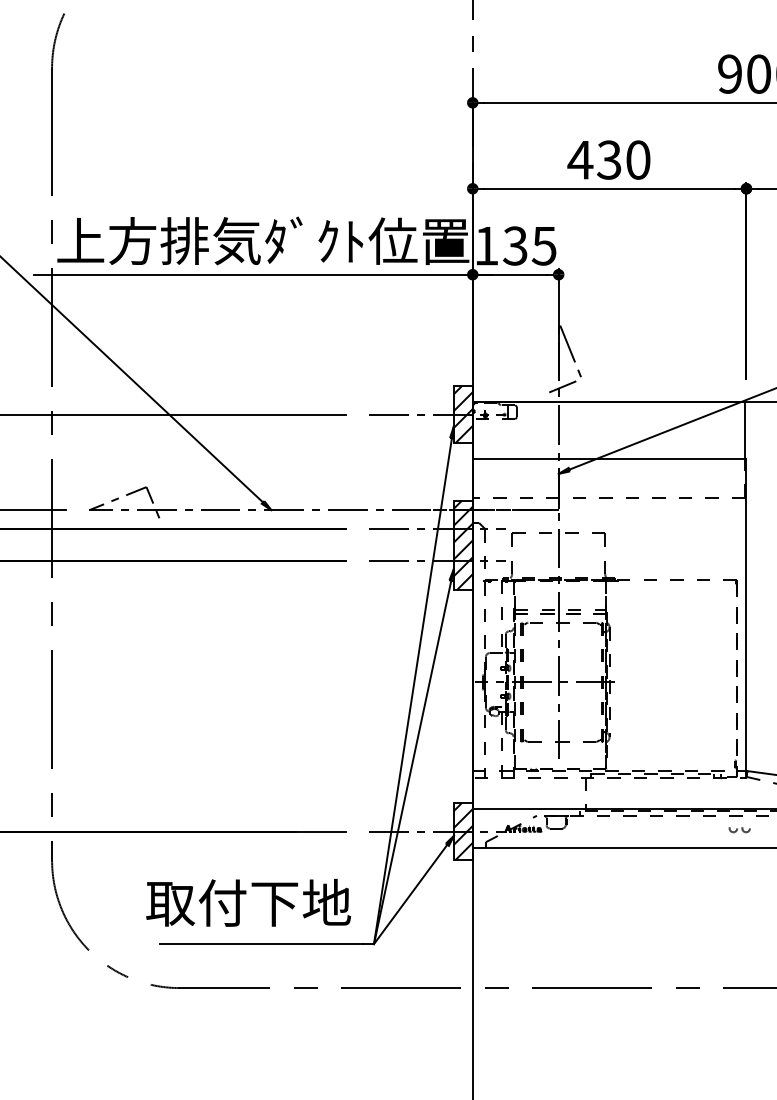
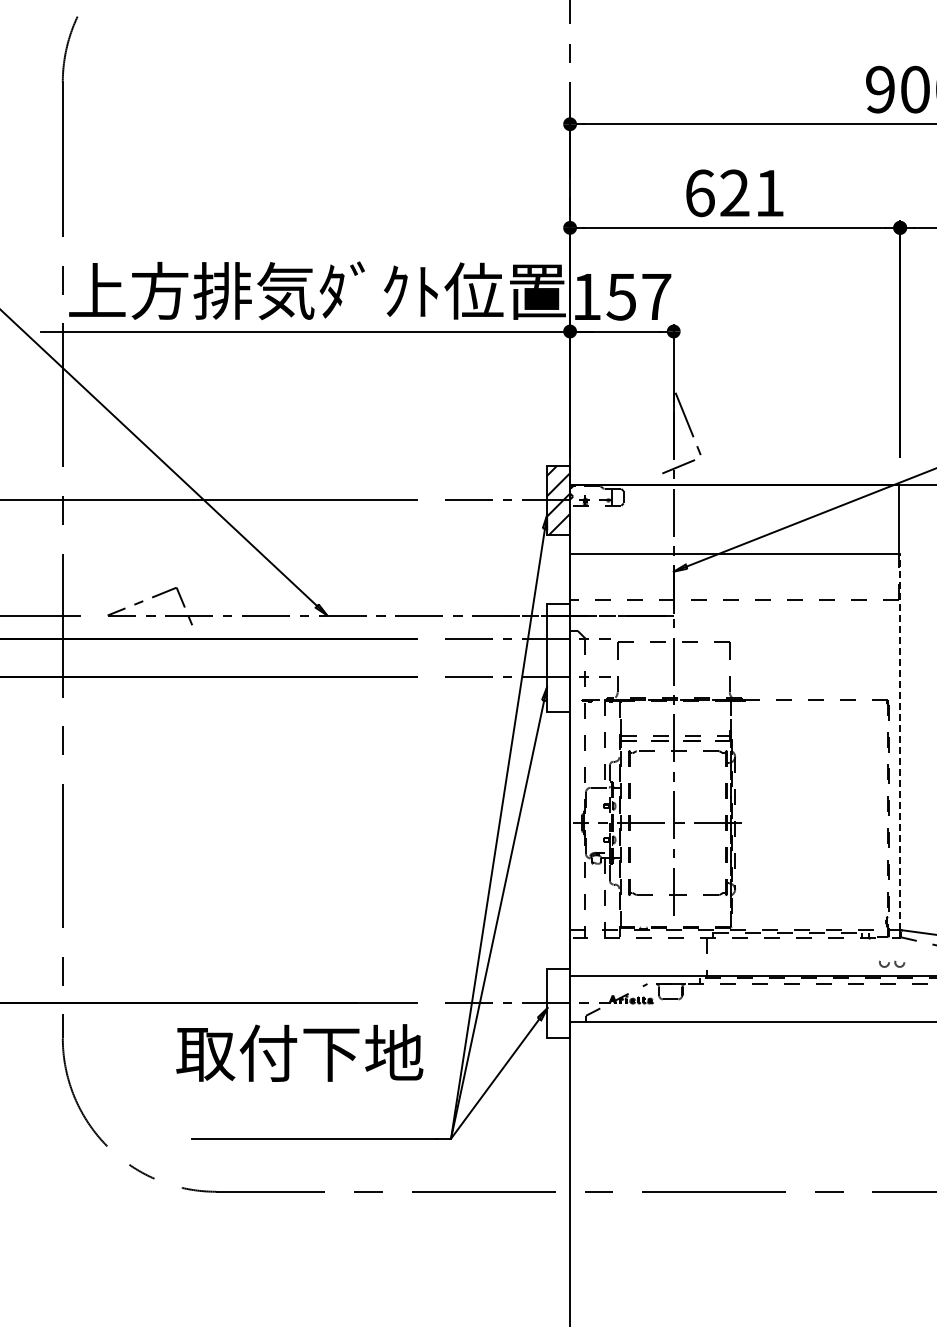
text: (609, 160) -> (734, 193), 430 -> 621
text: (529, 245) -> (638, 296), 135 -> 157
hatch: (463, 545) -> (558, 657), removed
line: (746, 614) -> (900, 741), solid -> dashed
part: (740, 829) -> (892, 963), moved
hatch: (463, 831) -> (558, 1002), removed
text: (248, 902) -> (299, 1052), moved

